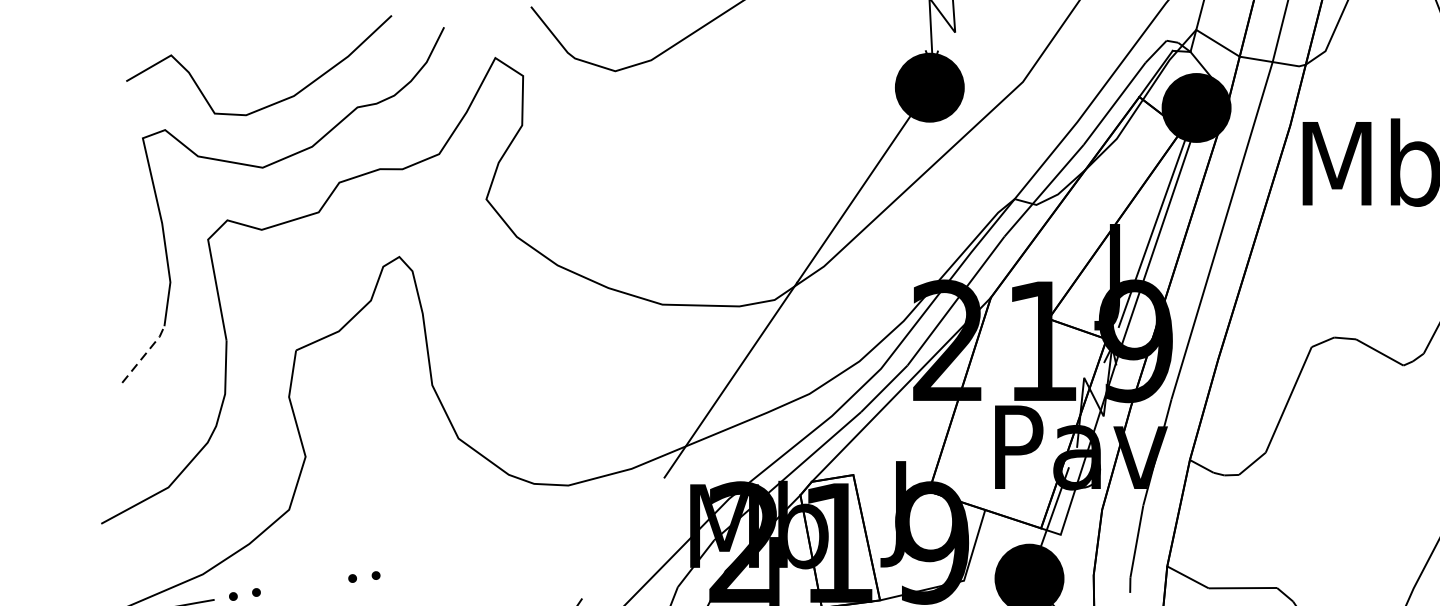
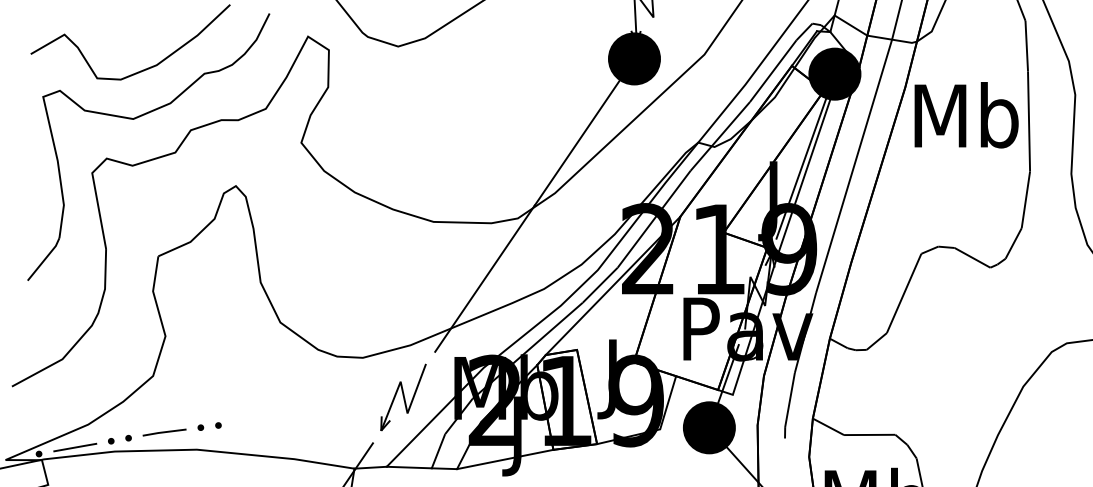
line: (145, 354) -> (45, 259), dashed -> solid
part: (622, 538) -> (403, 397), added
line: (304, 584) -> (164, 432), added

